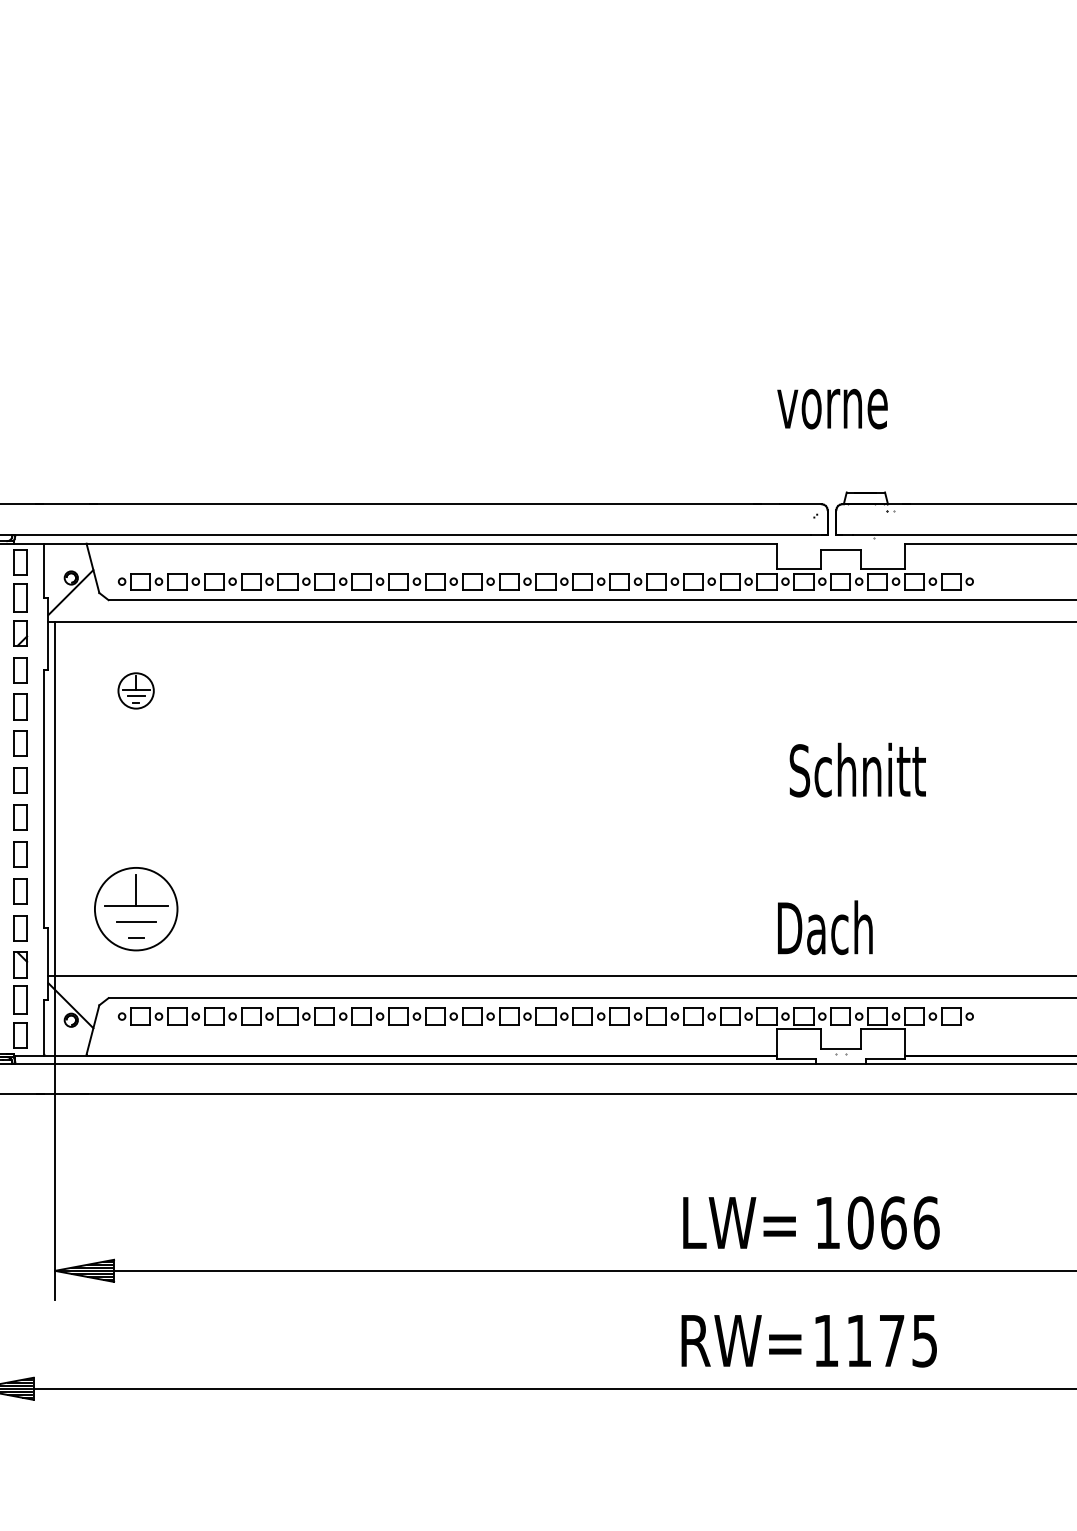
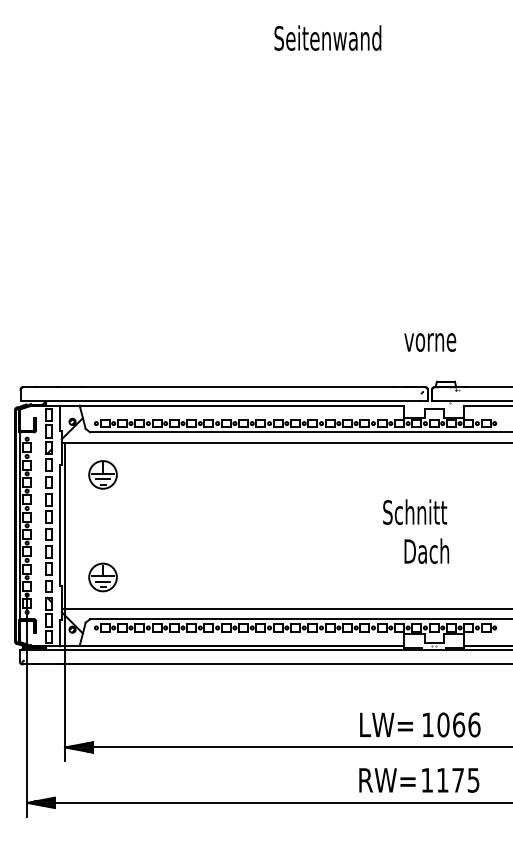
part: (135, 689) -> (102, 474), size x1.67
text: (858, 768) -> (415, 511), moved
part: (135, 909) -> (102, 577), size x0.71
text: (824, 926) -> (426, 550), moved

